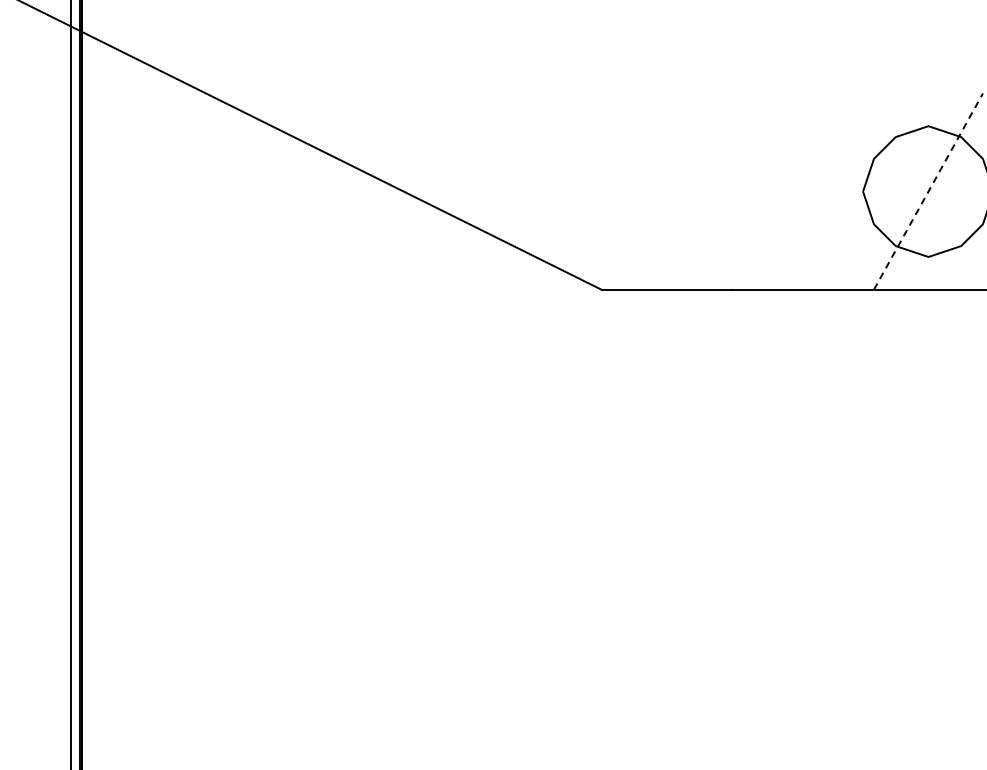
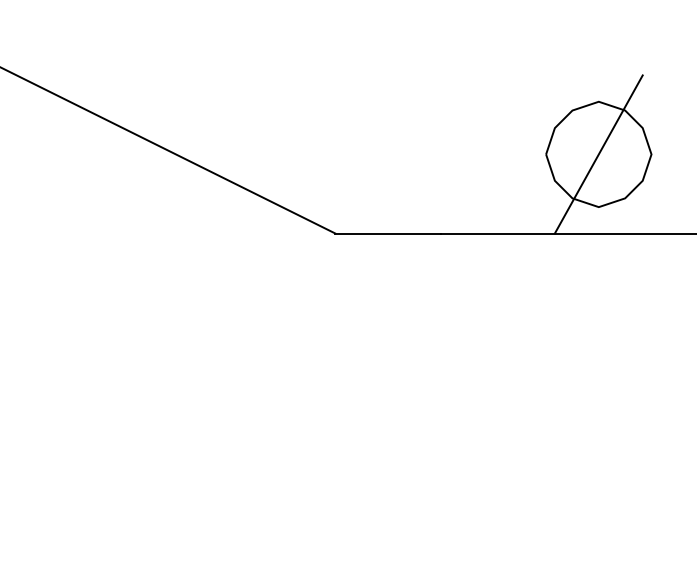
line: (928, 191) -> (598, 154), dashed -> solid

